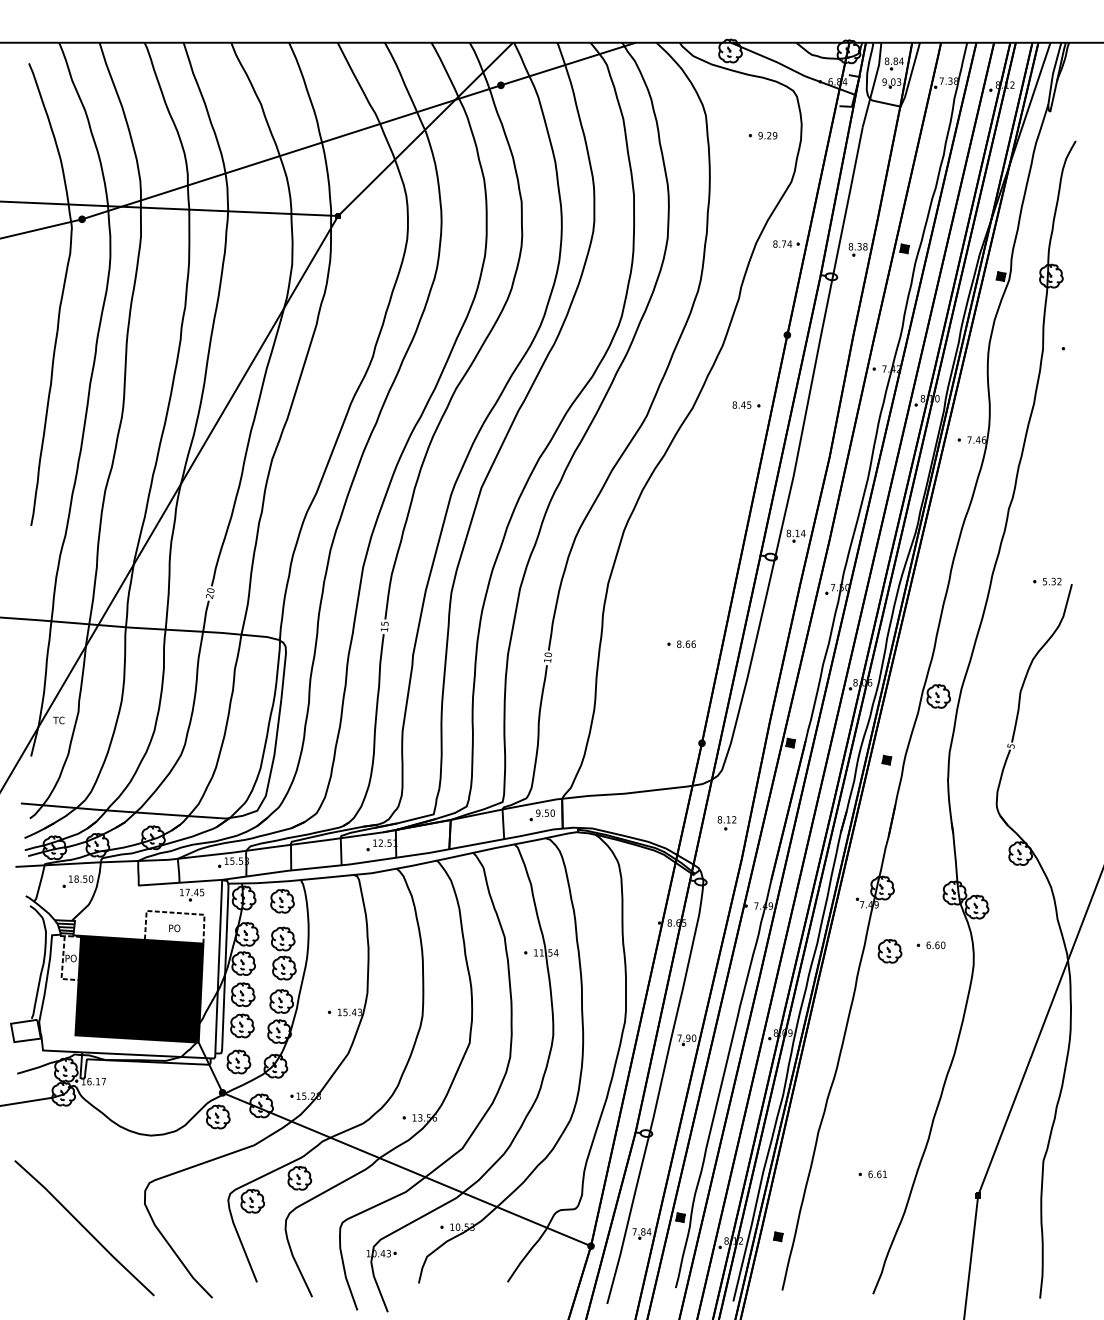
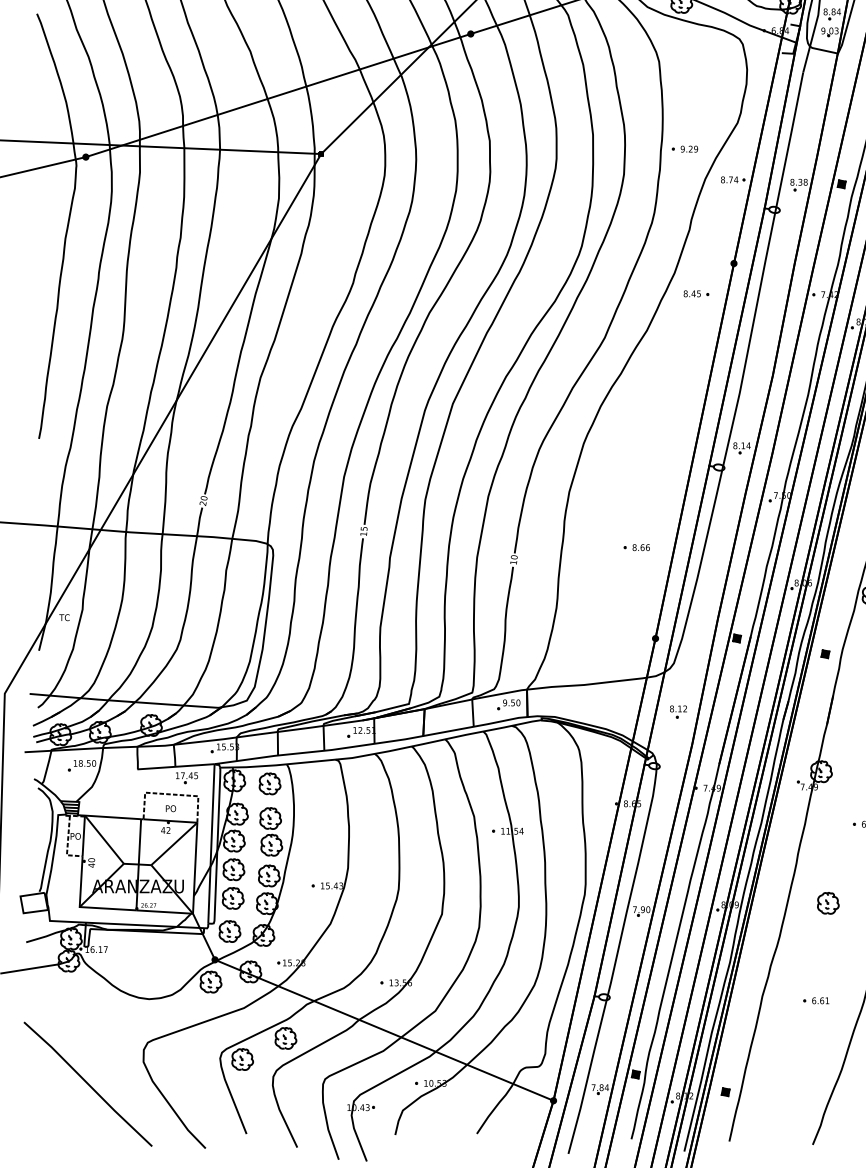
part: (762, 135) -> (684, 149), moved
part: (746, 404) -> (696, 293), moved
part: (889, 951) -> (827, 903), moved
fill: (139, 988) -> (138, 863), removed
part: (872, 1174) -> (815, 1000), moved

